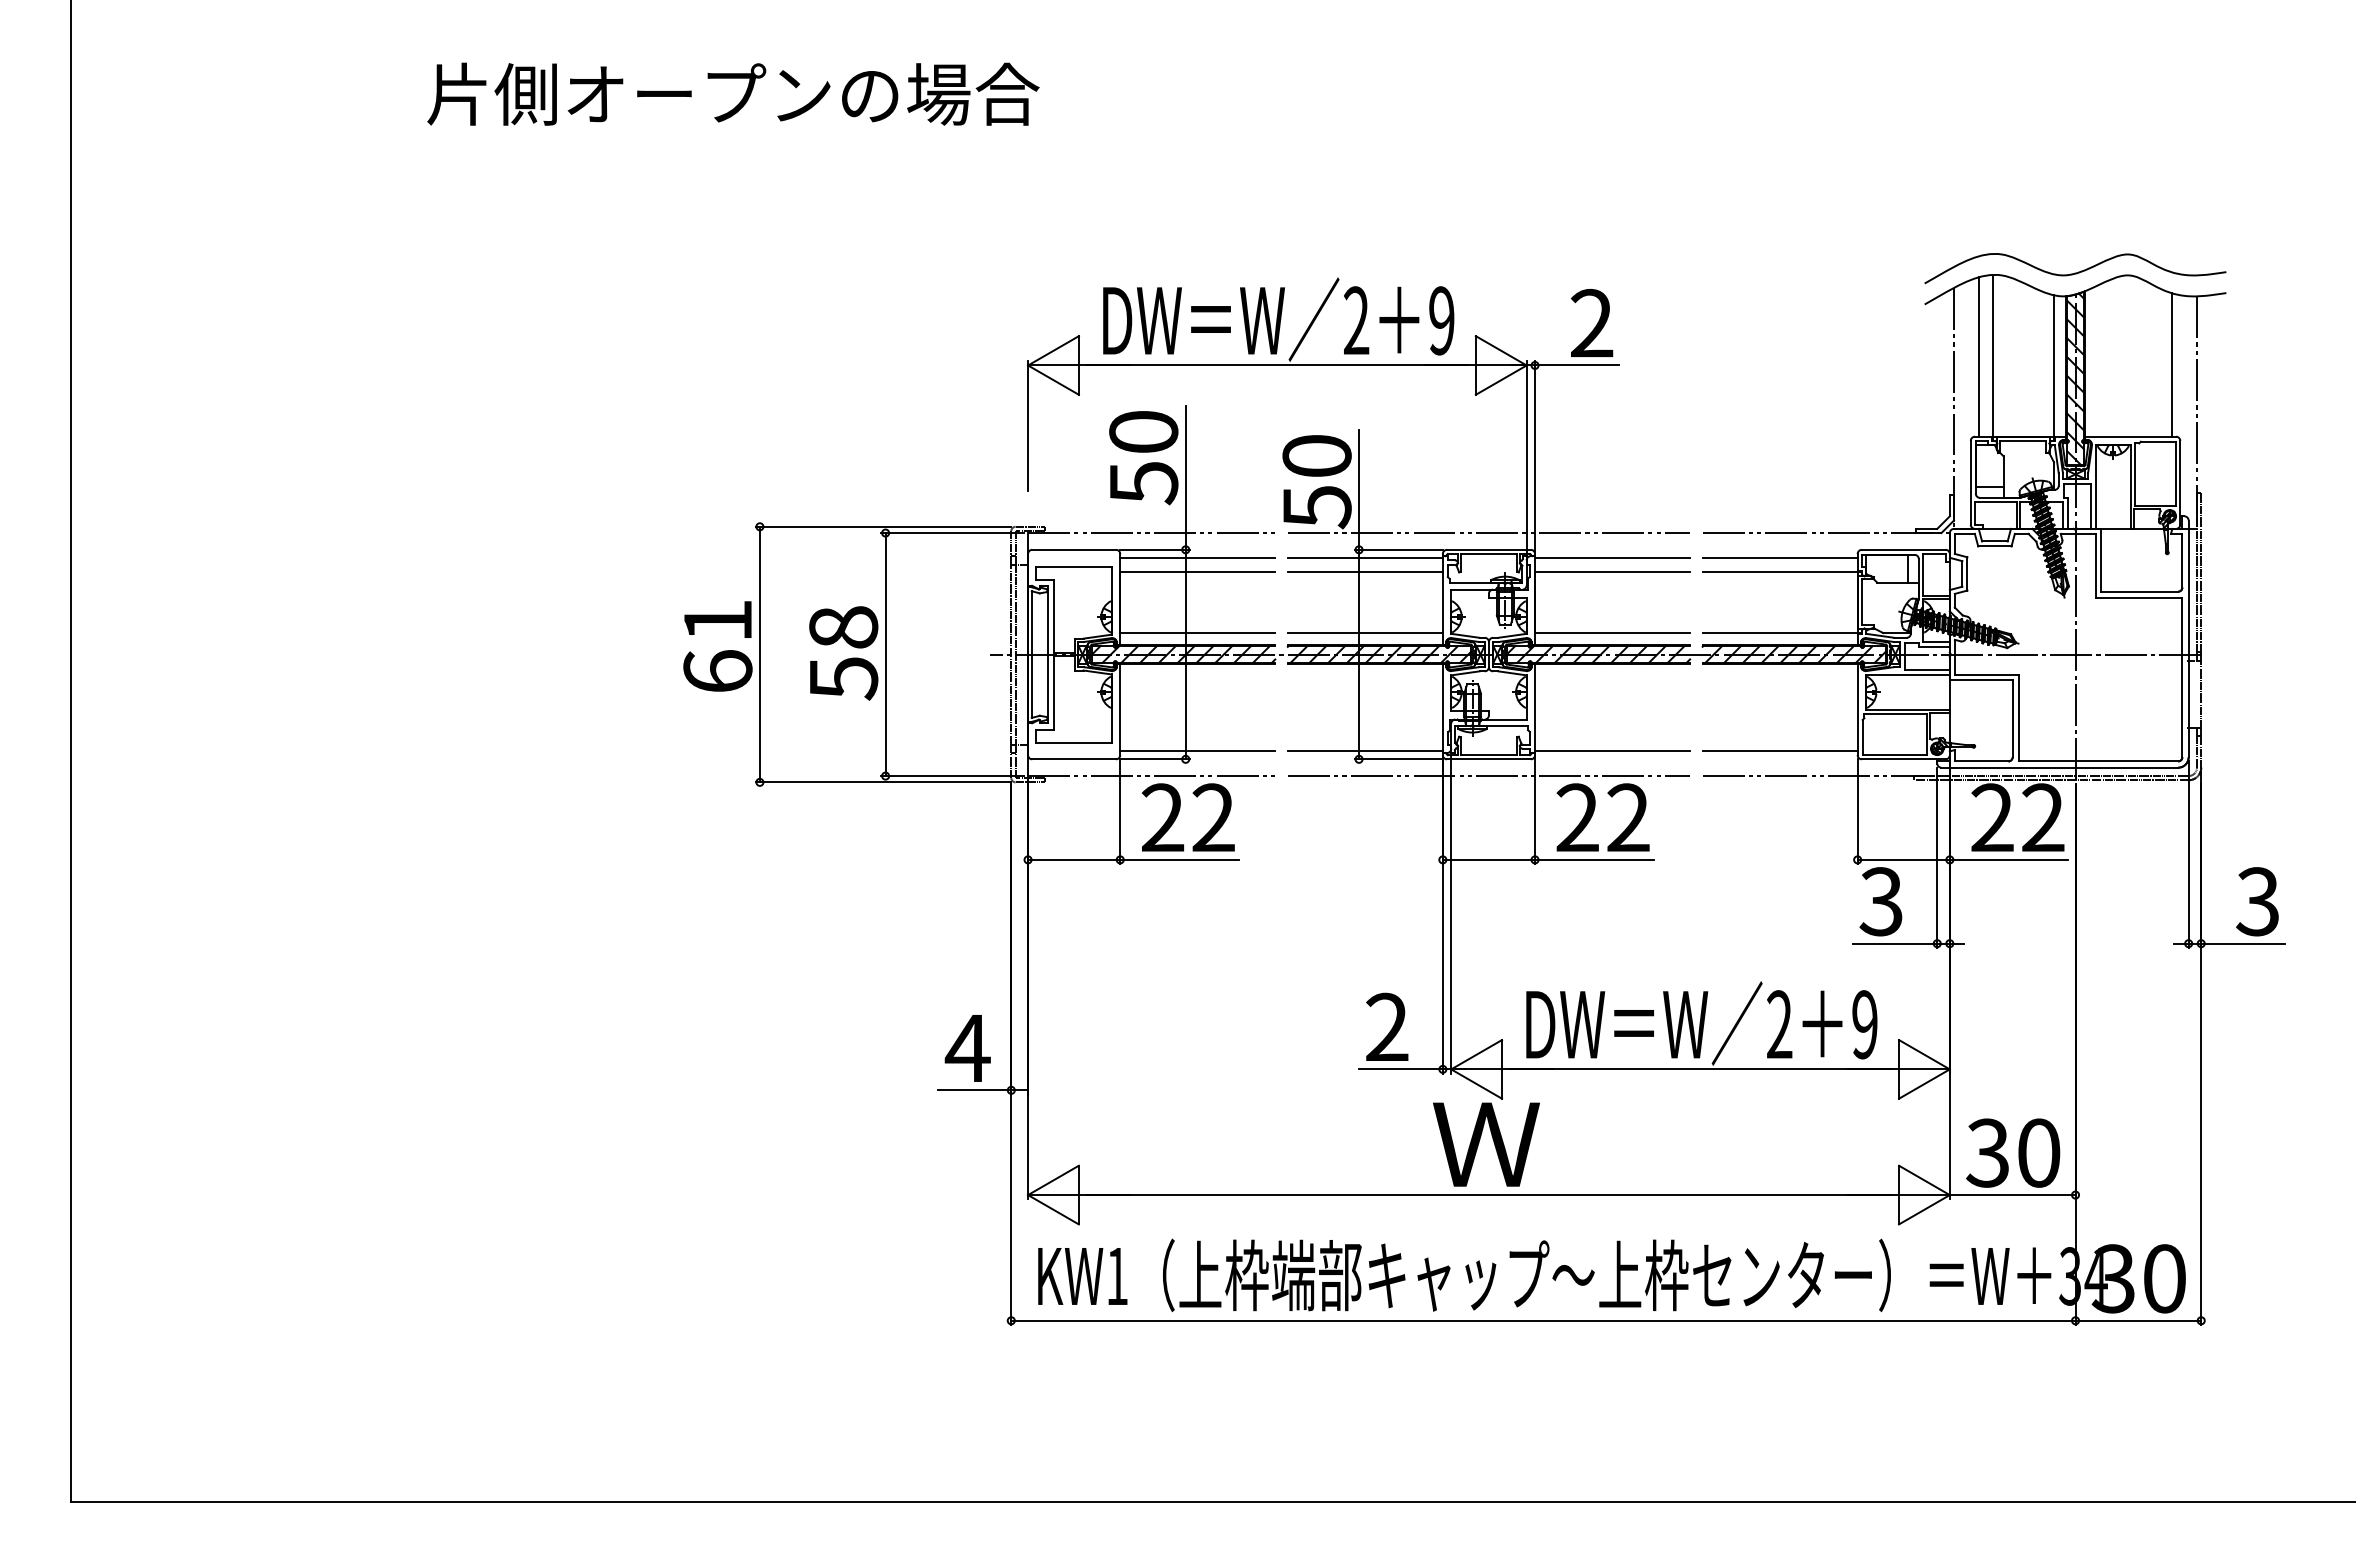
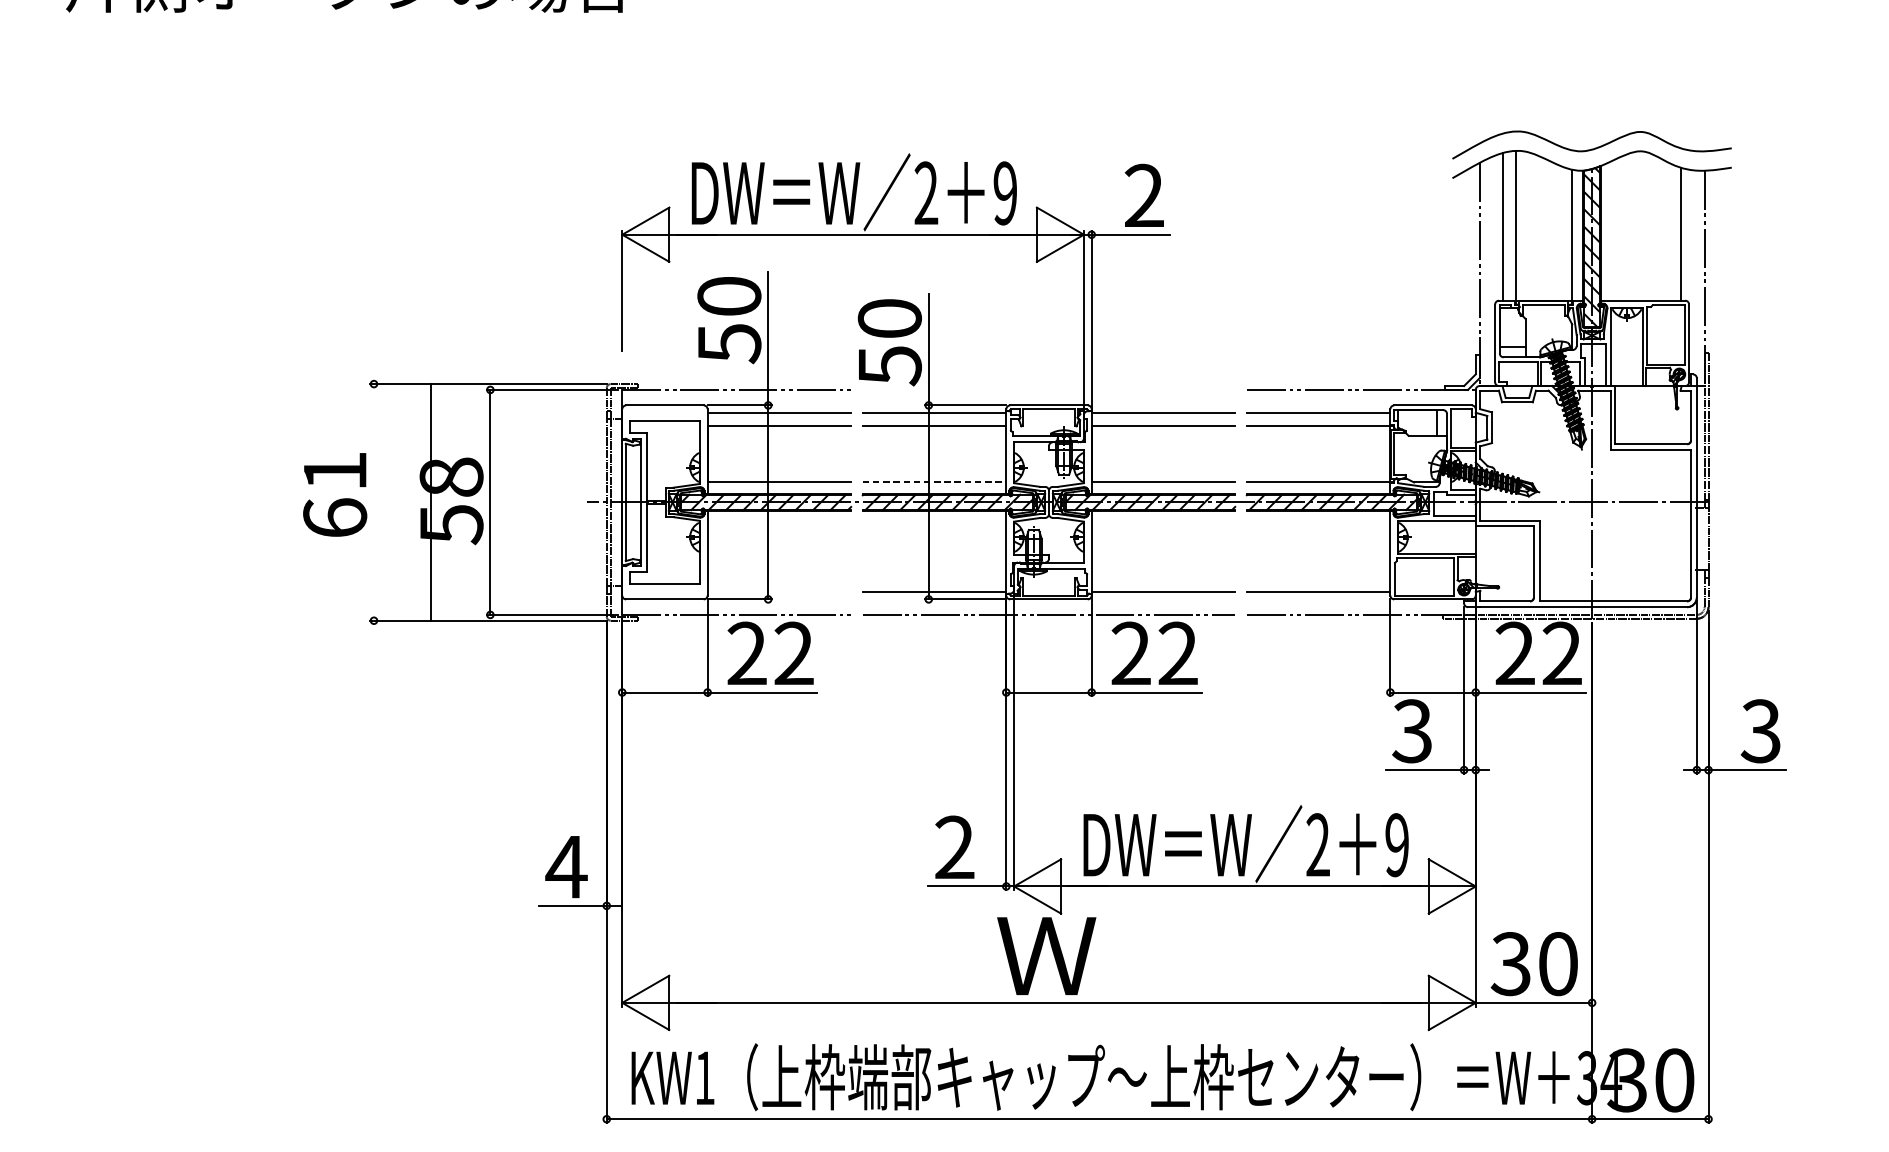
line: (1488, 533) -> (1048, 390), removed
line: (1365, 632) -> (934, 481), solid -> dashed
line: (759, 654) -> (431, 502), moved
line: (1197, 750) -> (779, 591), removed

